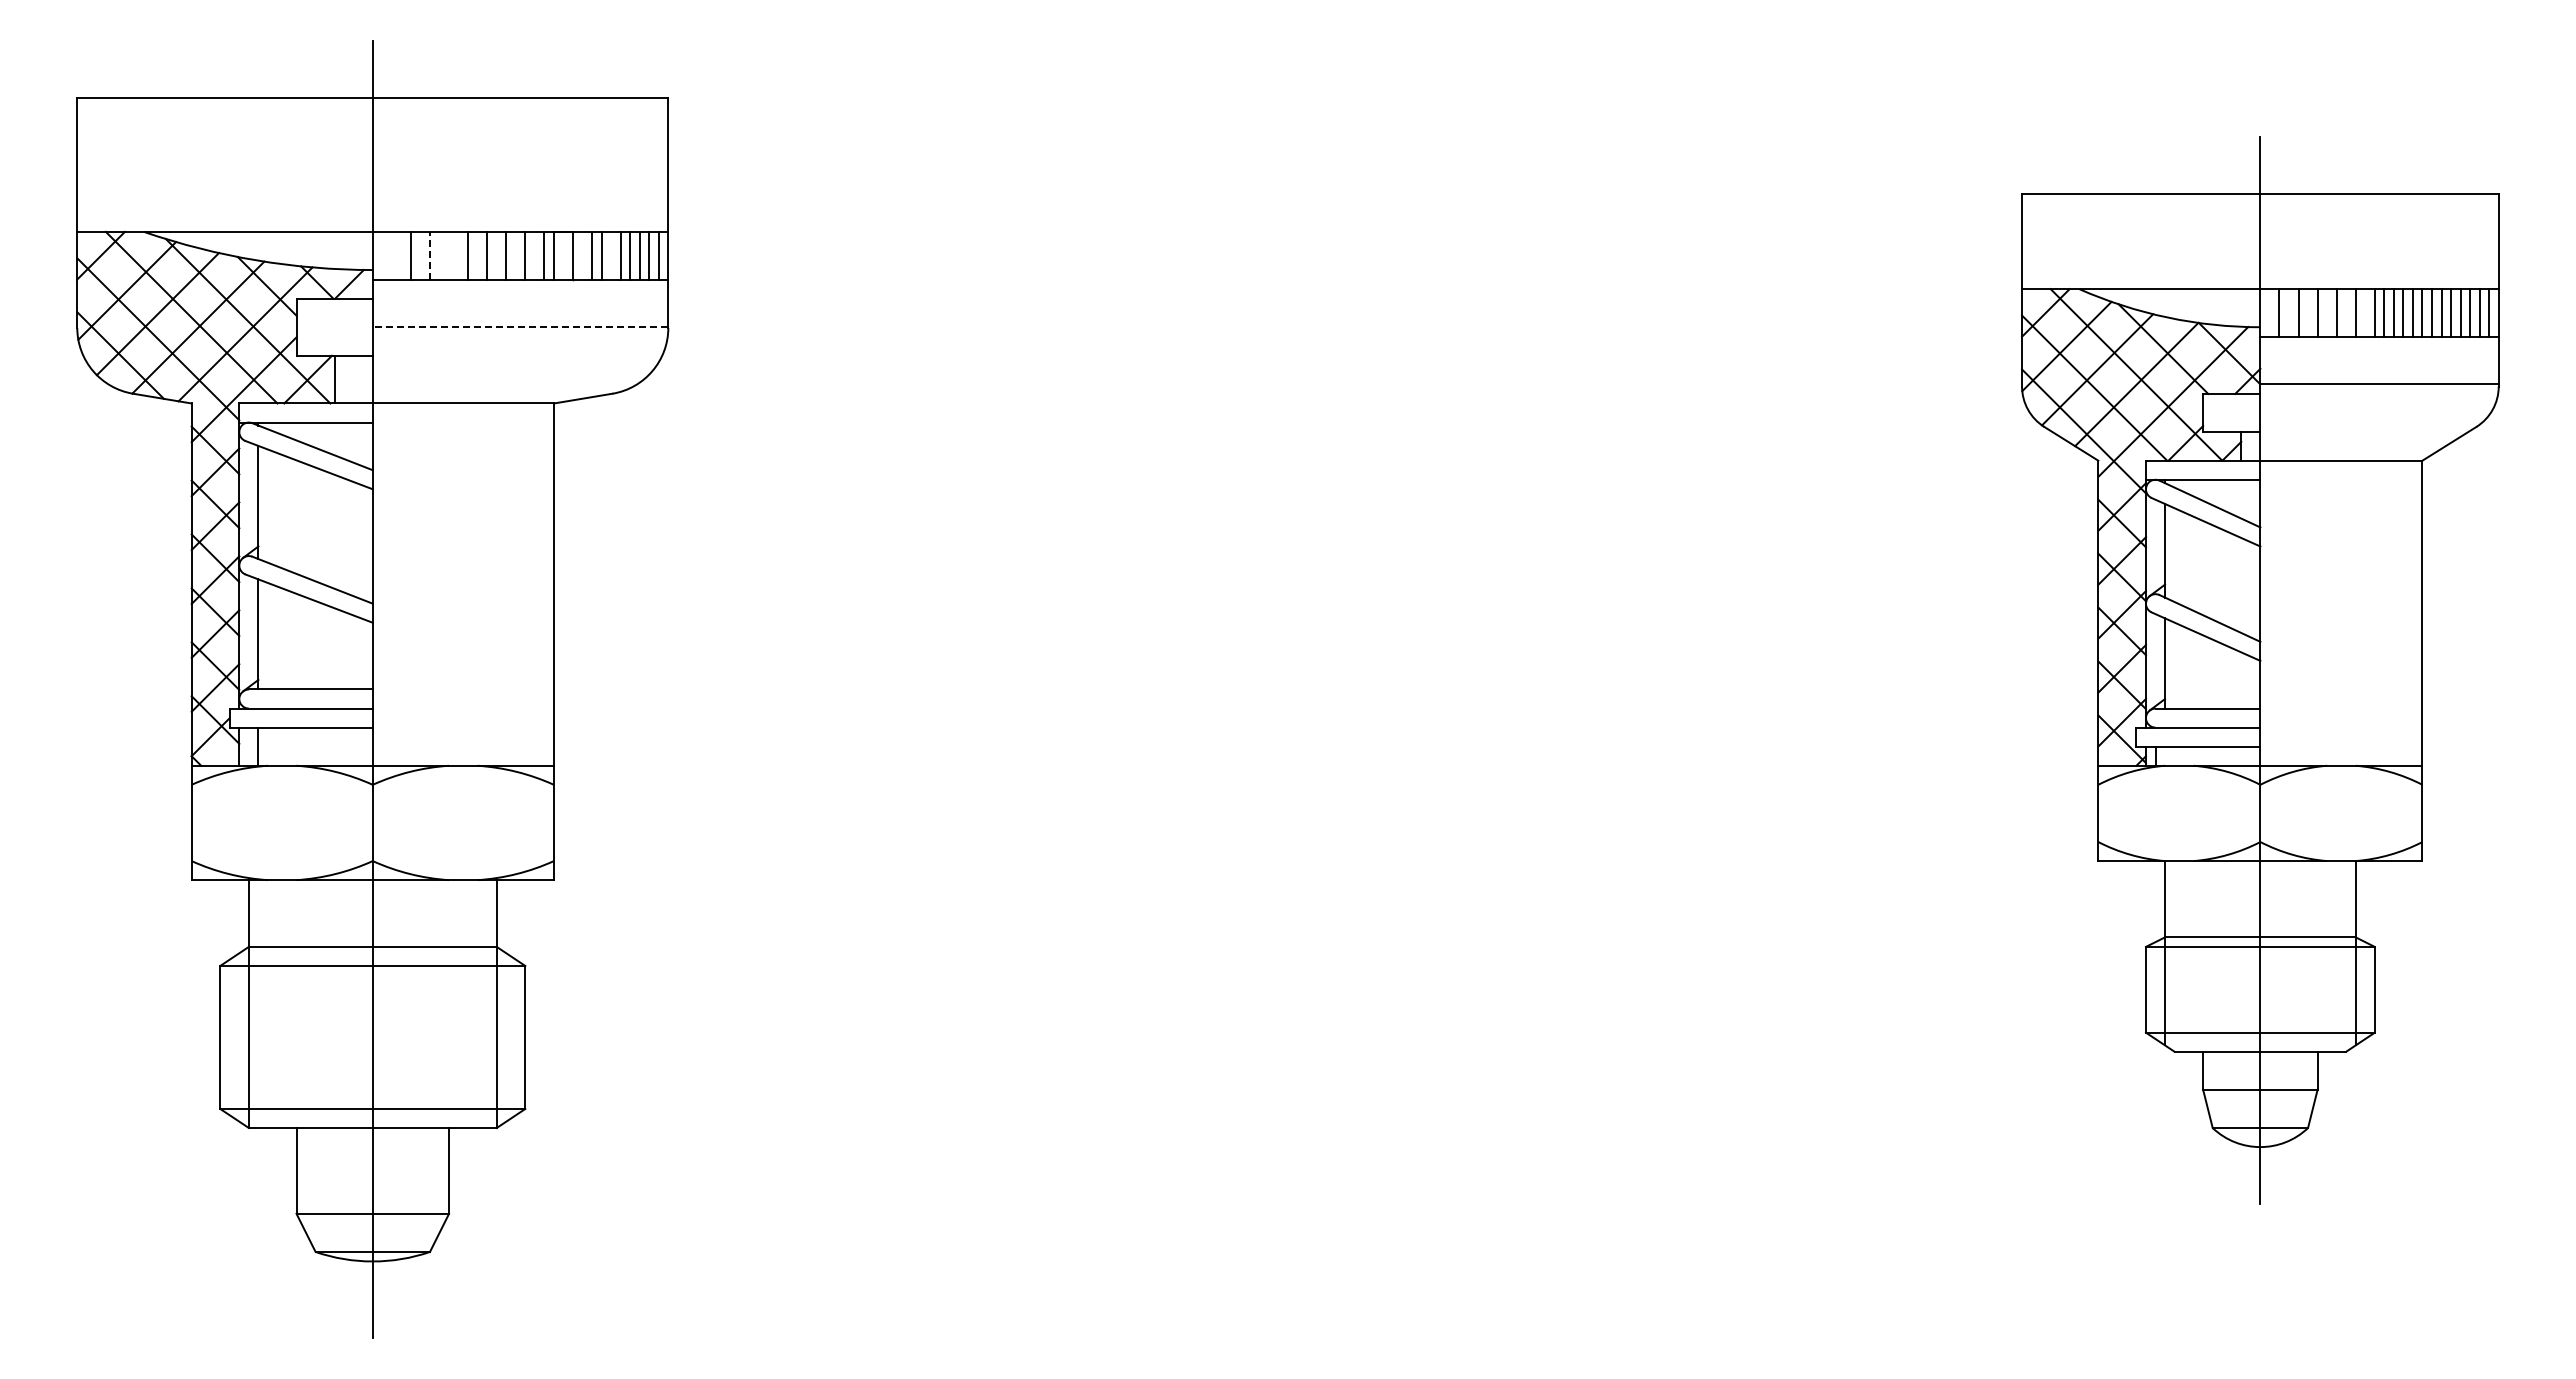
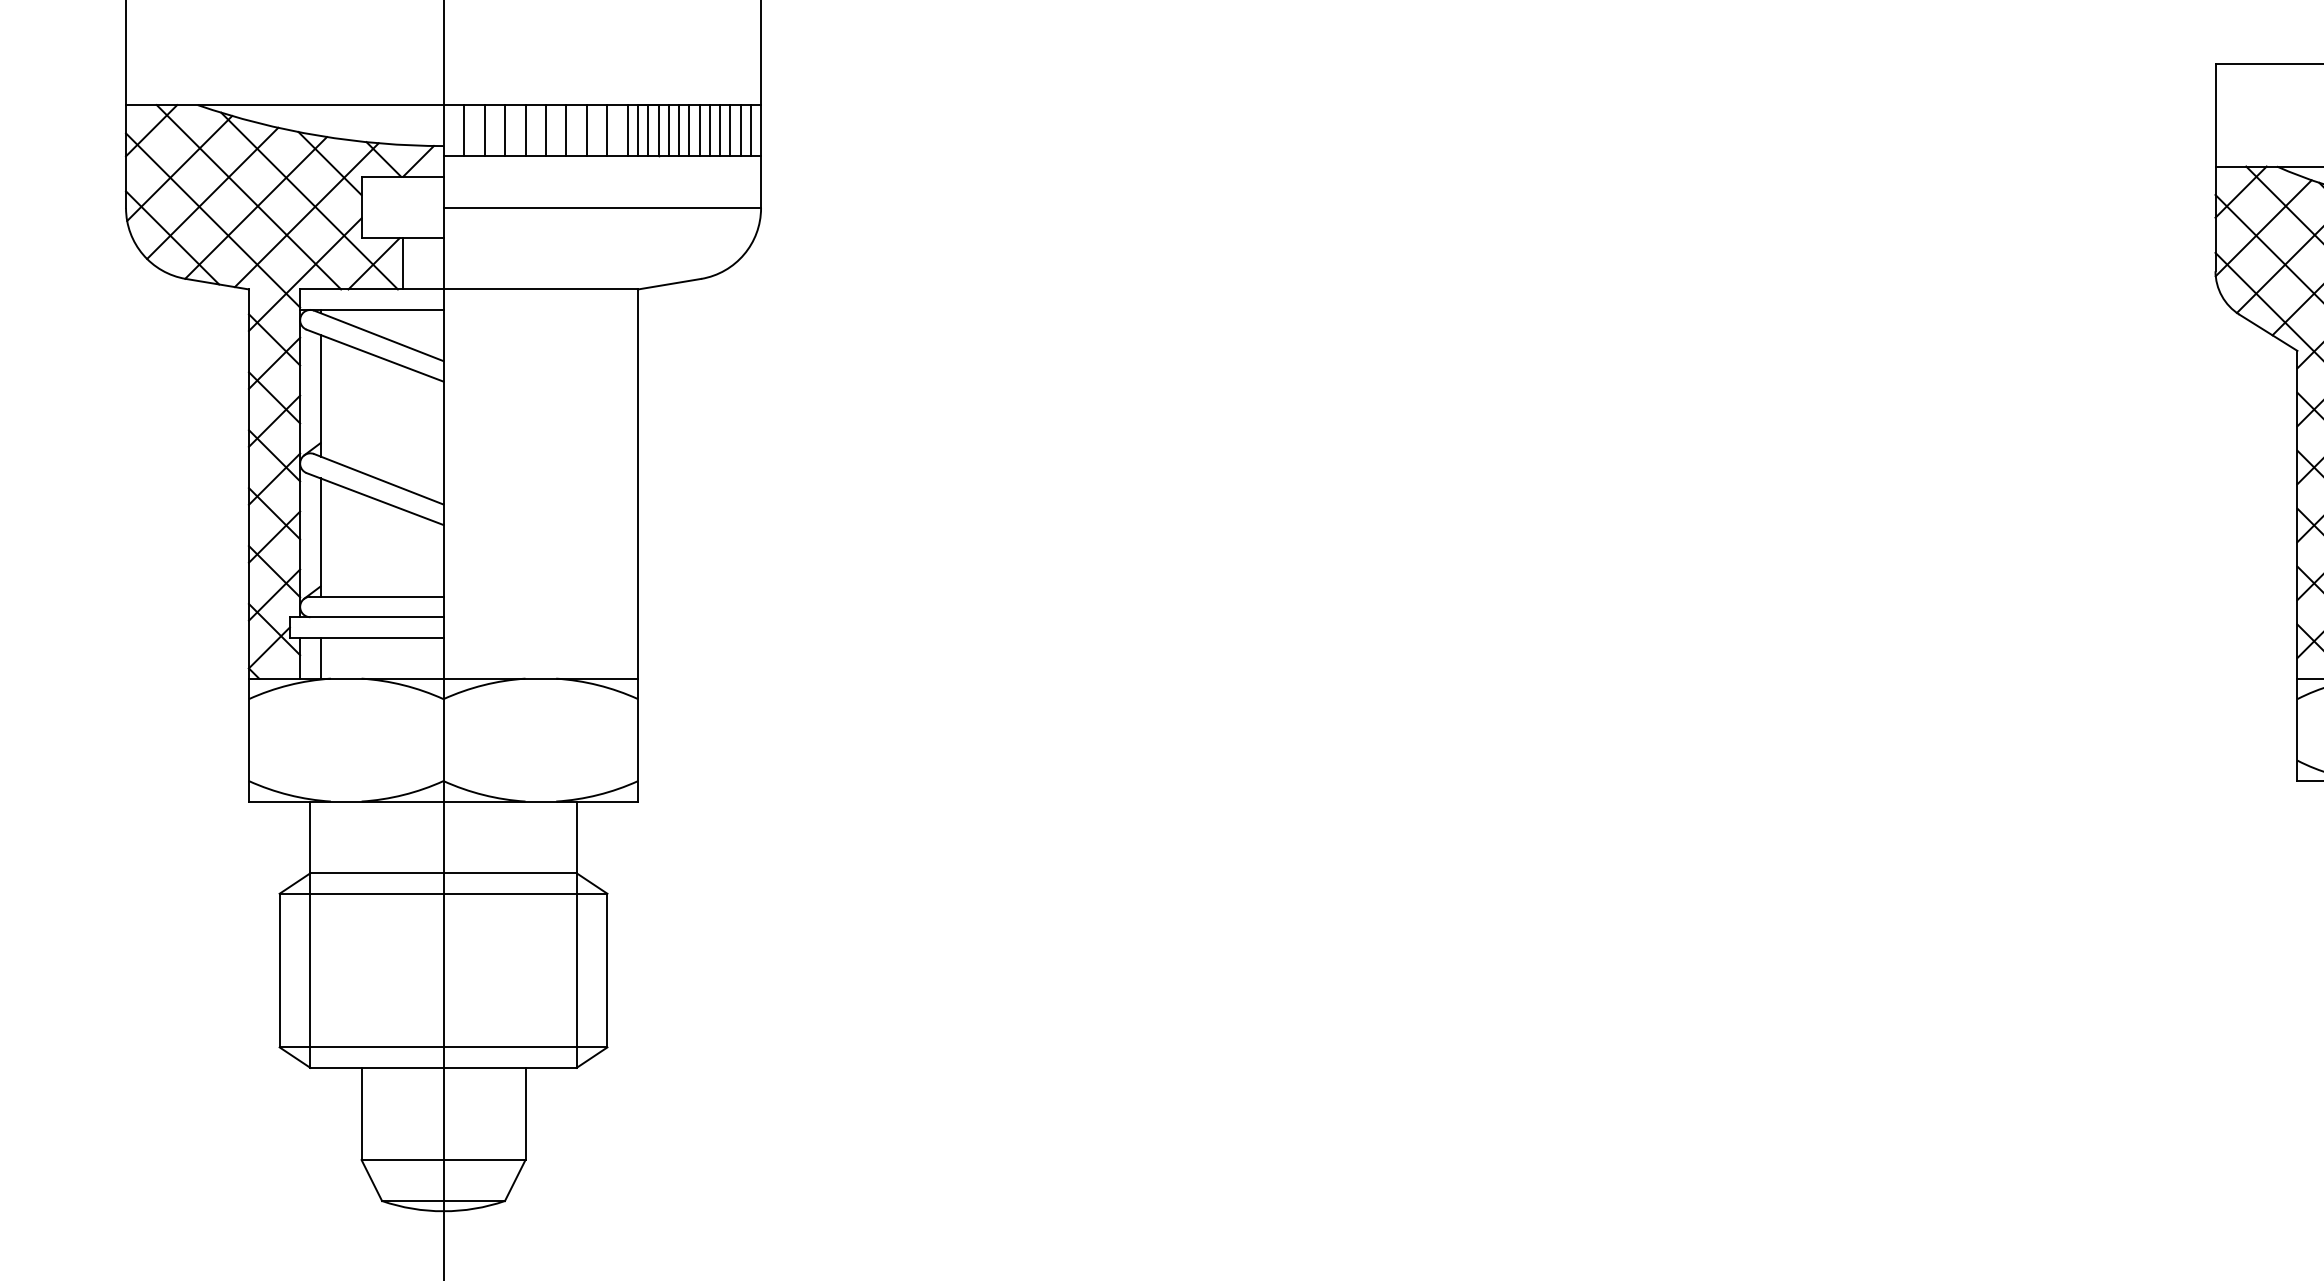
line: (391, 255) -> (463, 130), added
line: (430, 255) -> (505, 130), dashed -> solid
line: (449, 255) -> (525, 130), added
line: (563, 255) -> (648, 130), added
line: (582, 255) -> (668, 130), added
line: (611, 255) -> (700, 130), added
line: (520, 327) -> (602, 207), dashed -> solid

